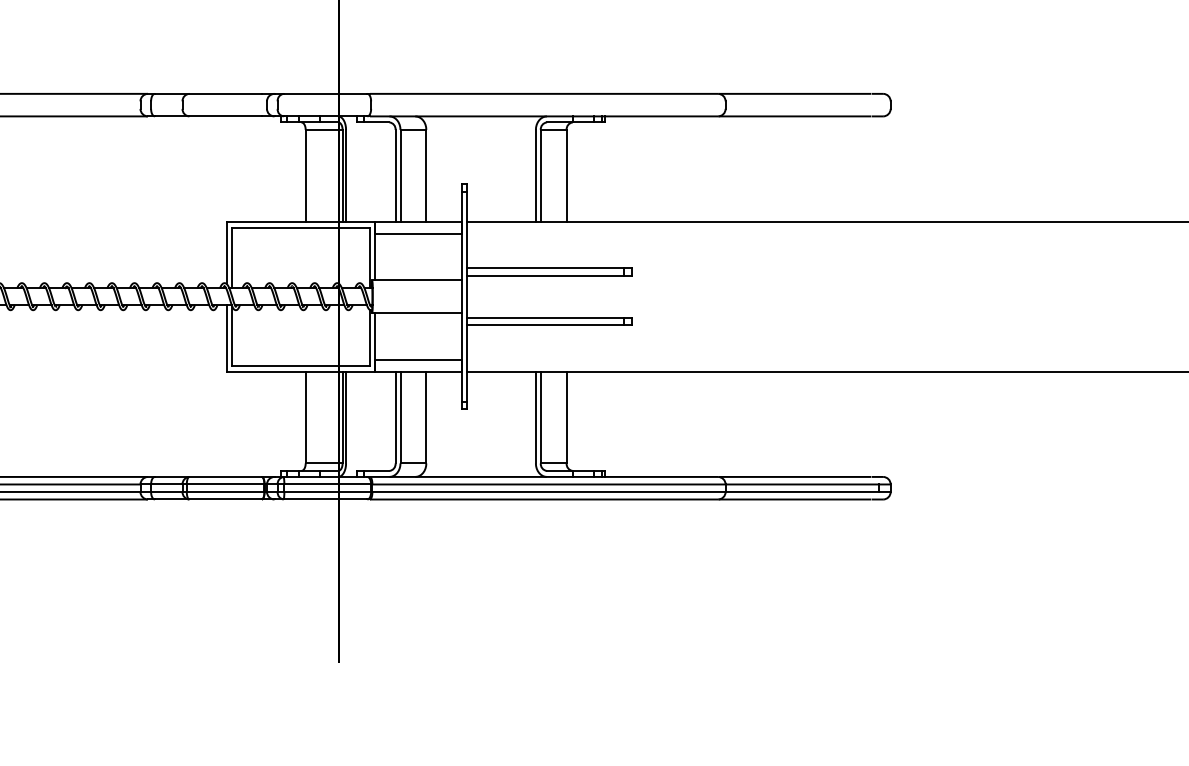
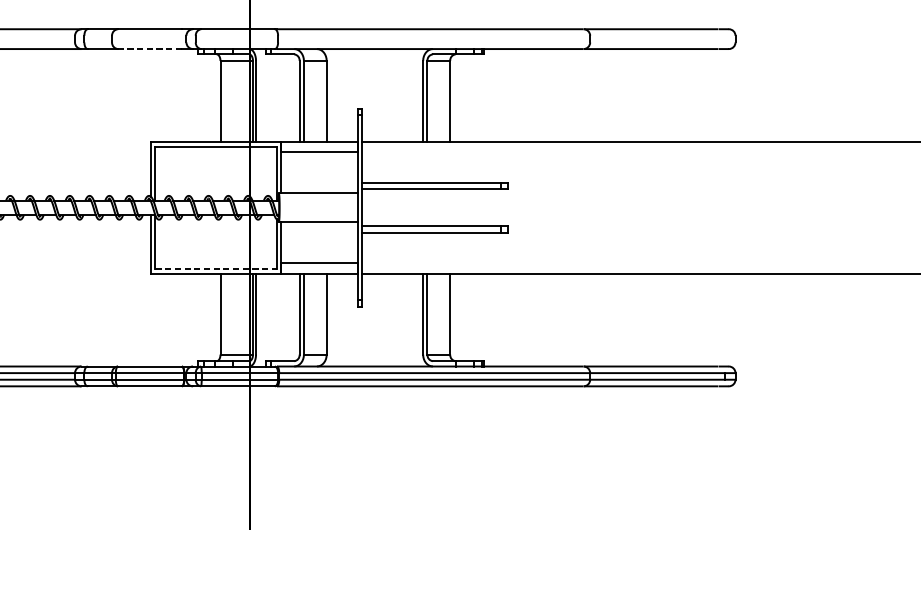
line: (225, 116) -> (149, 49), solid -> dashed
line: (300, 365) -> (215, 268), solid -> dashed

